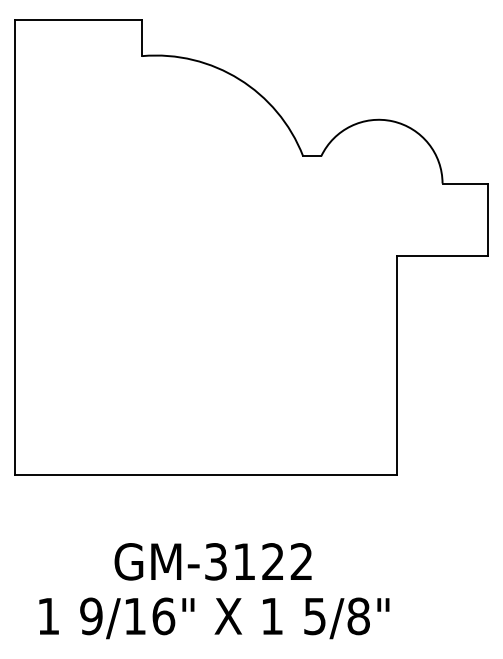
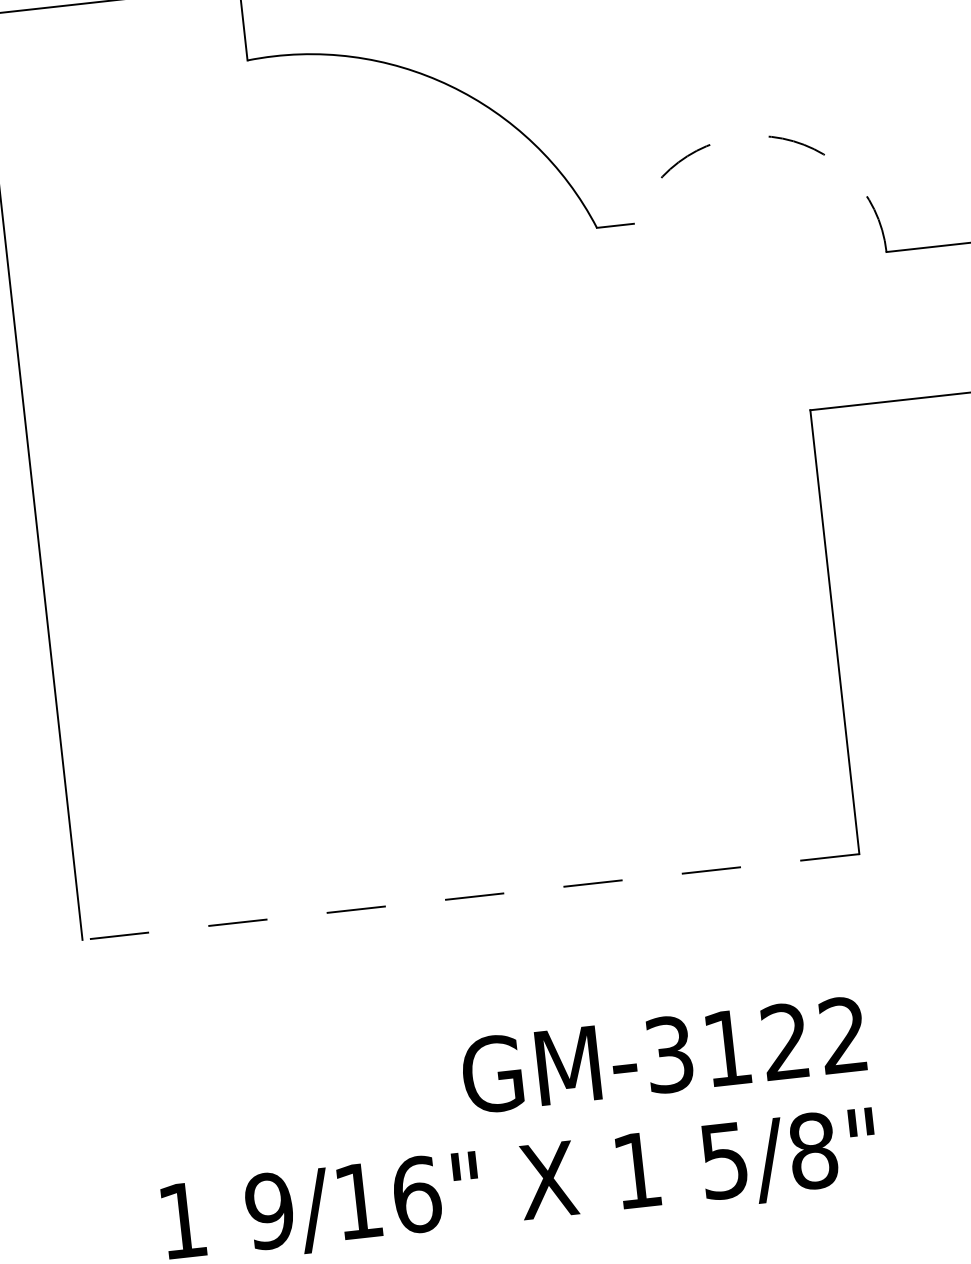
arc: (392, 121) -> (770, 137), solid -> dashed
line: (205, 474) -> (469, 896), solid -> dashed
text: (212, 561) -> (662, 1054), moved

